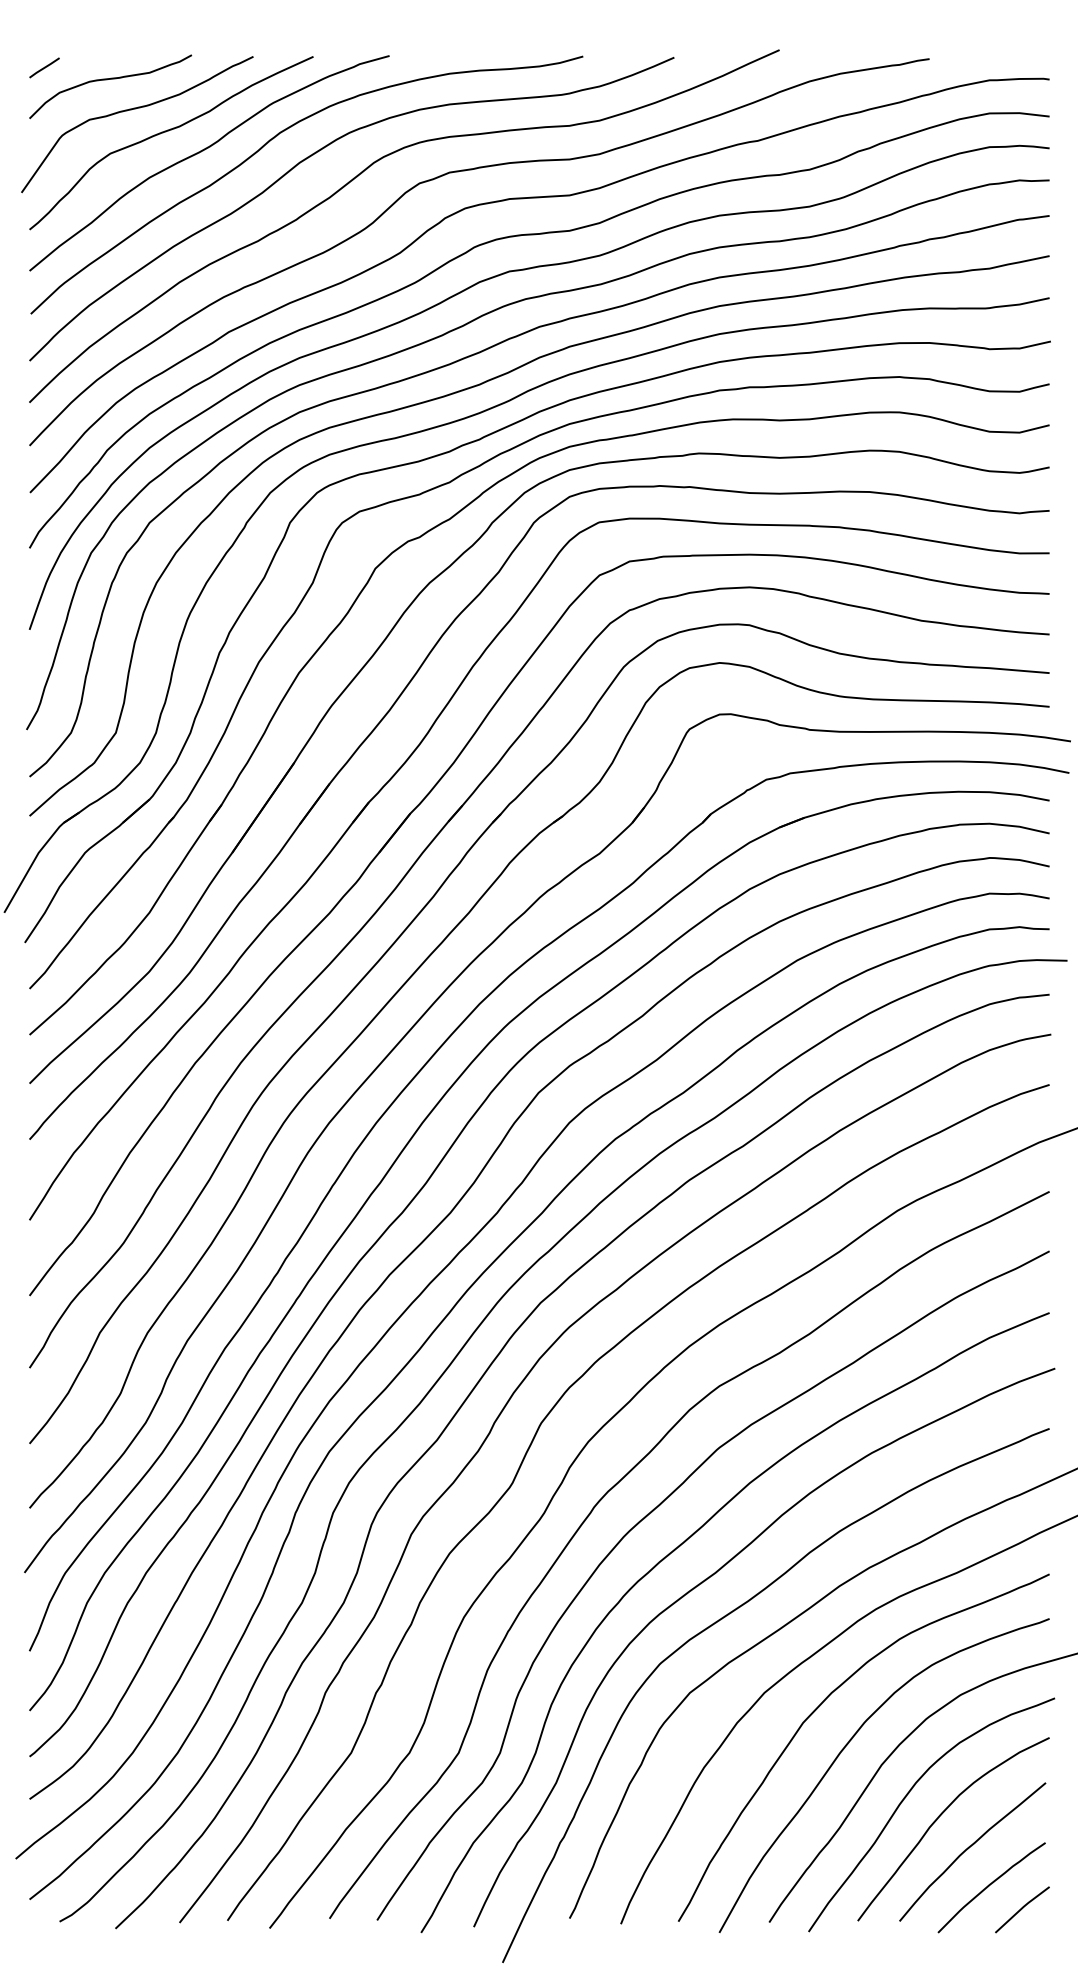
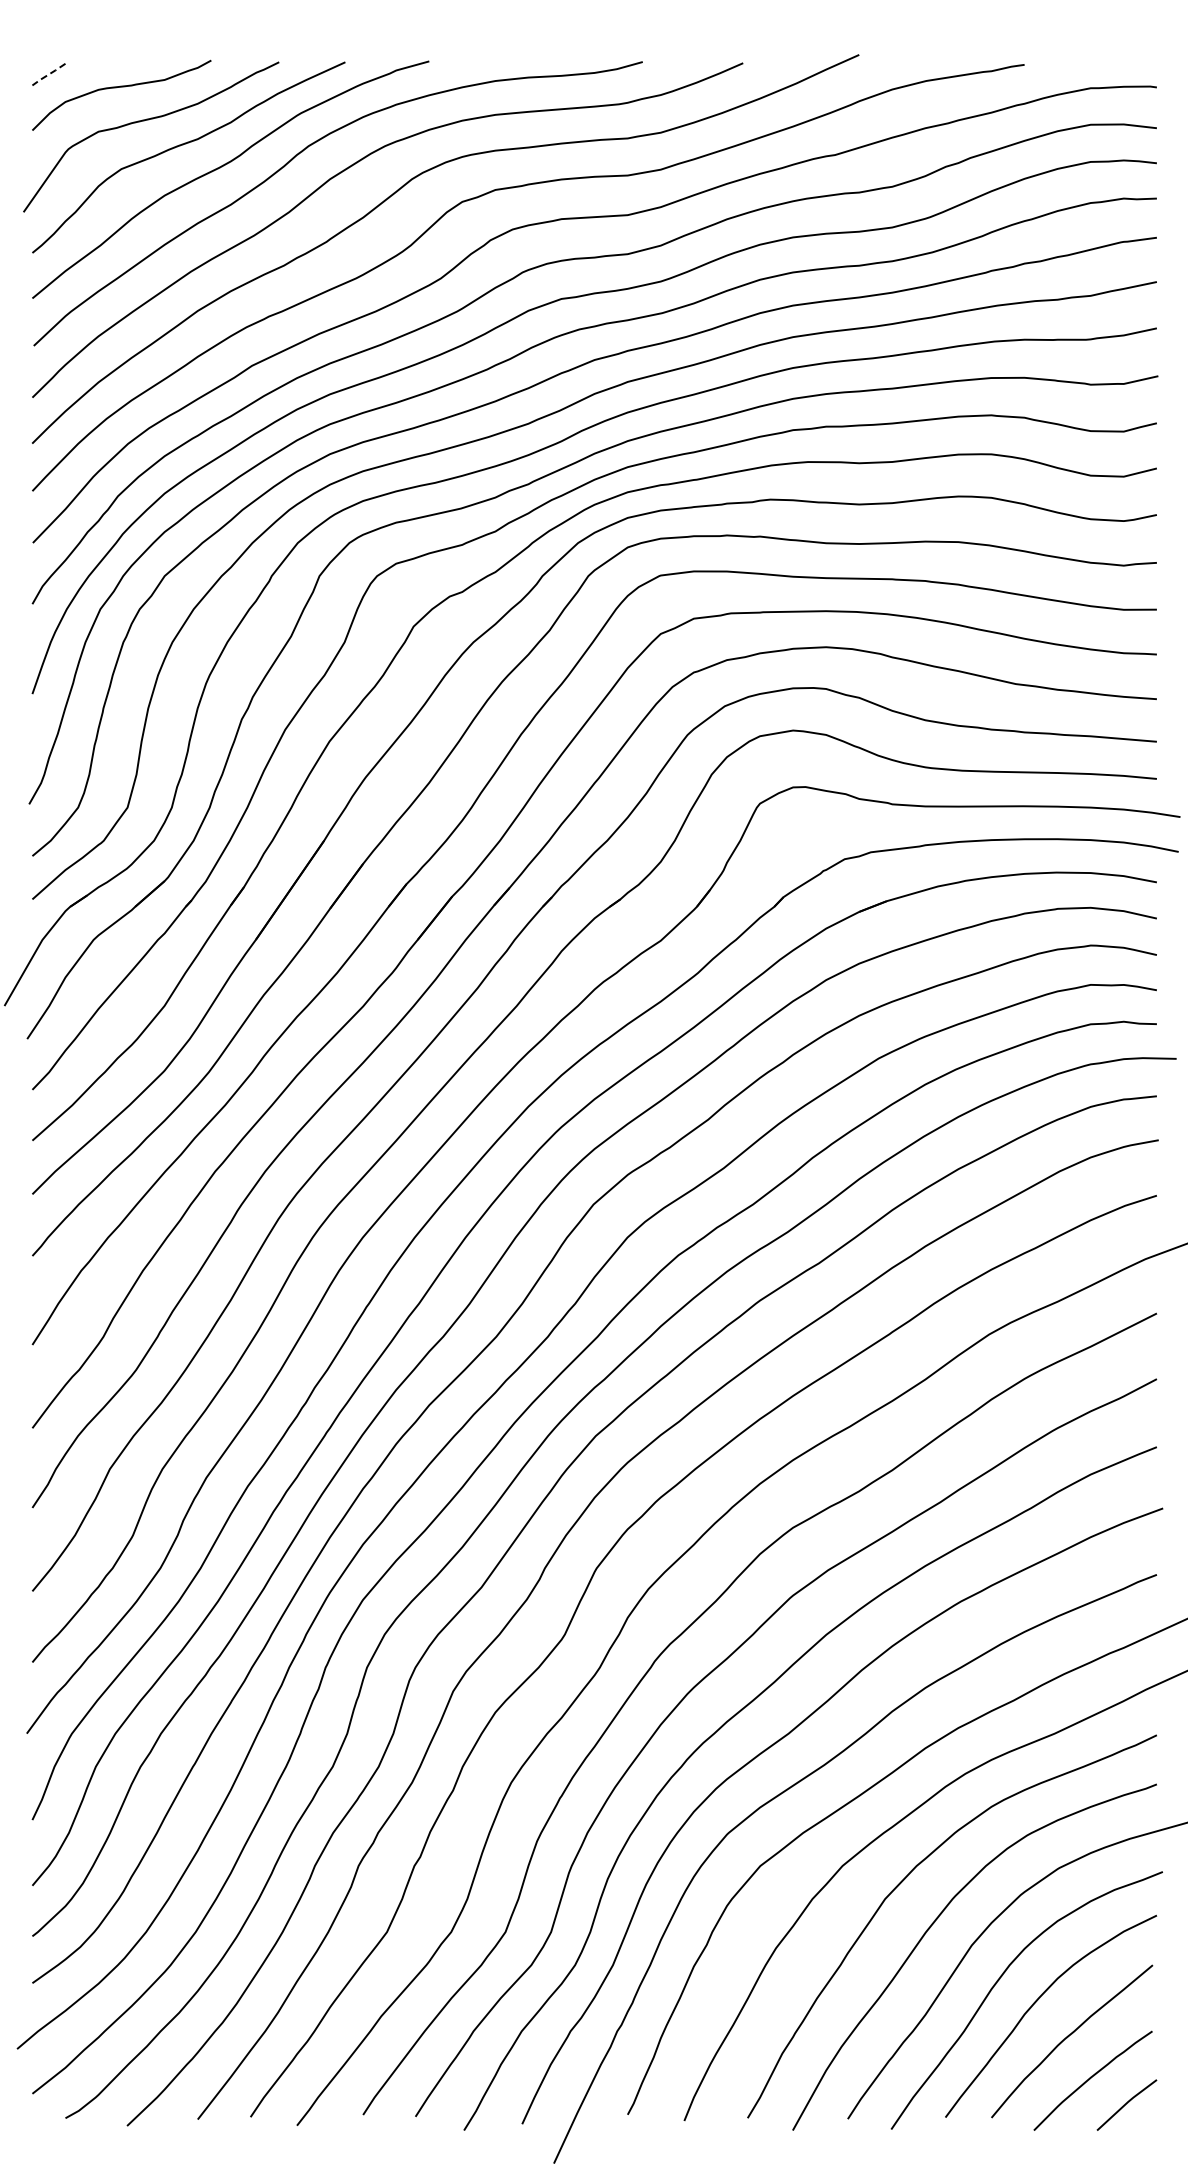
line: (44, 67) -> (48, 74), solid -> dashed

